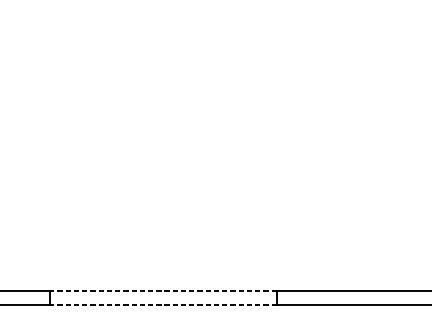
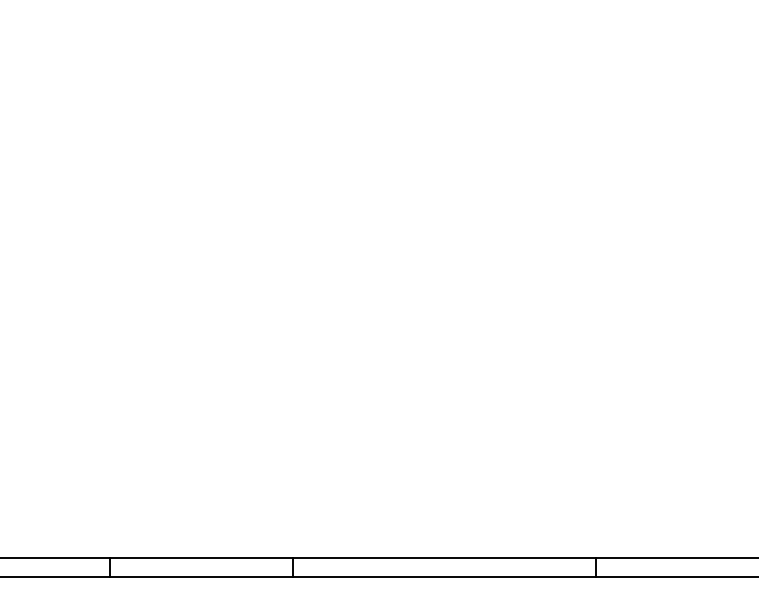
line: (162, 290) -> (443, 558), dashed -> solid
line: (162, 305) -> (443, 577), dashed -> solid

